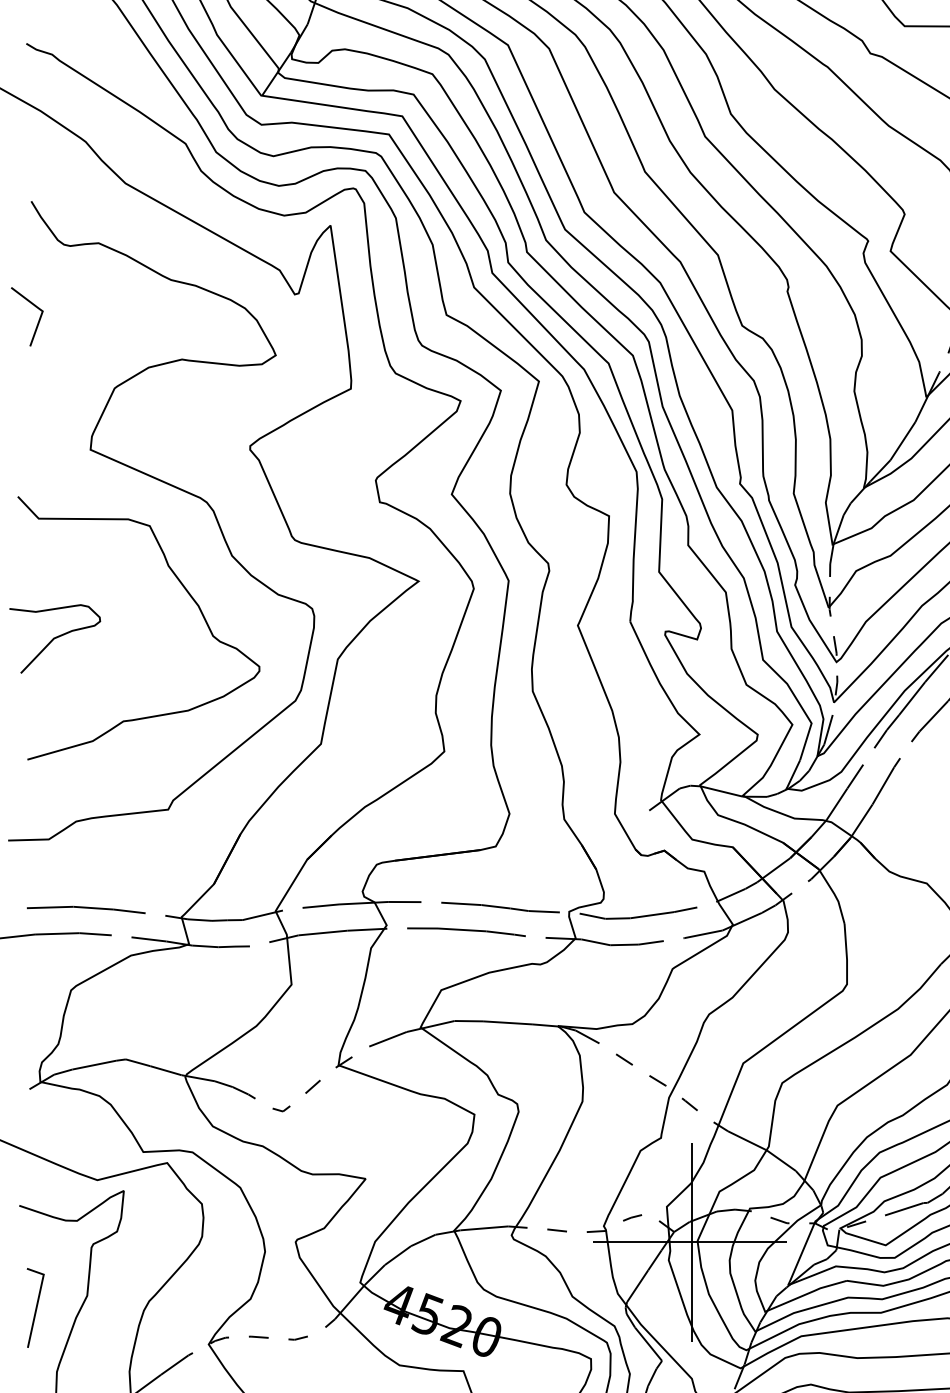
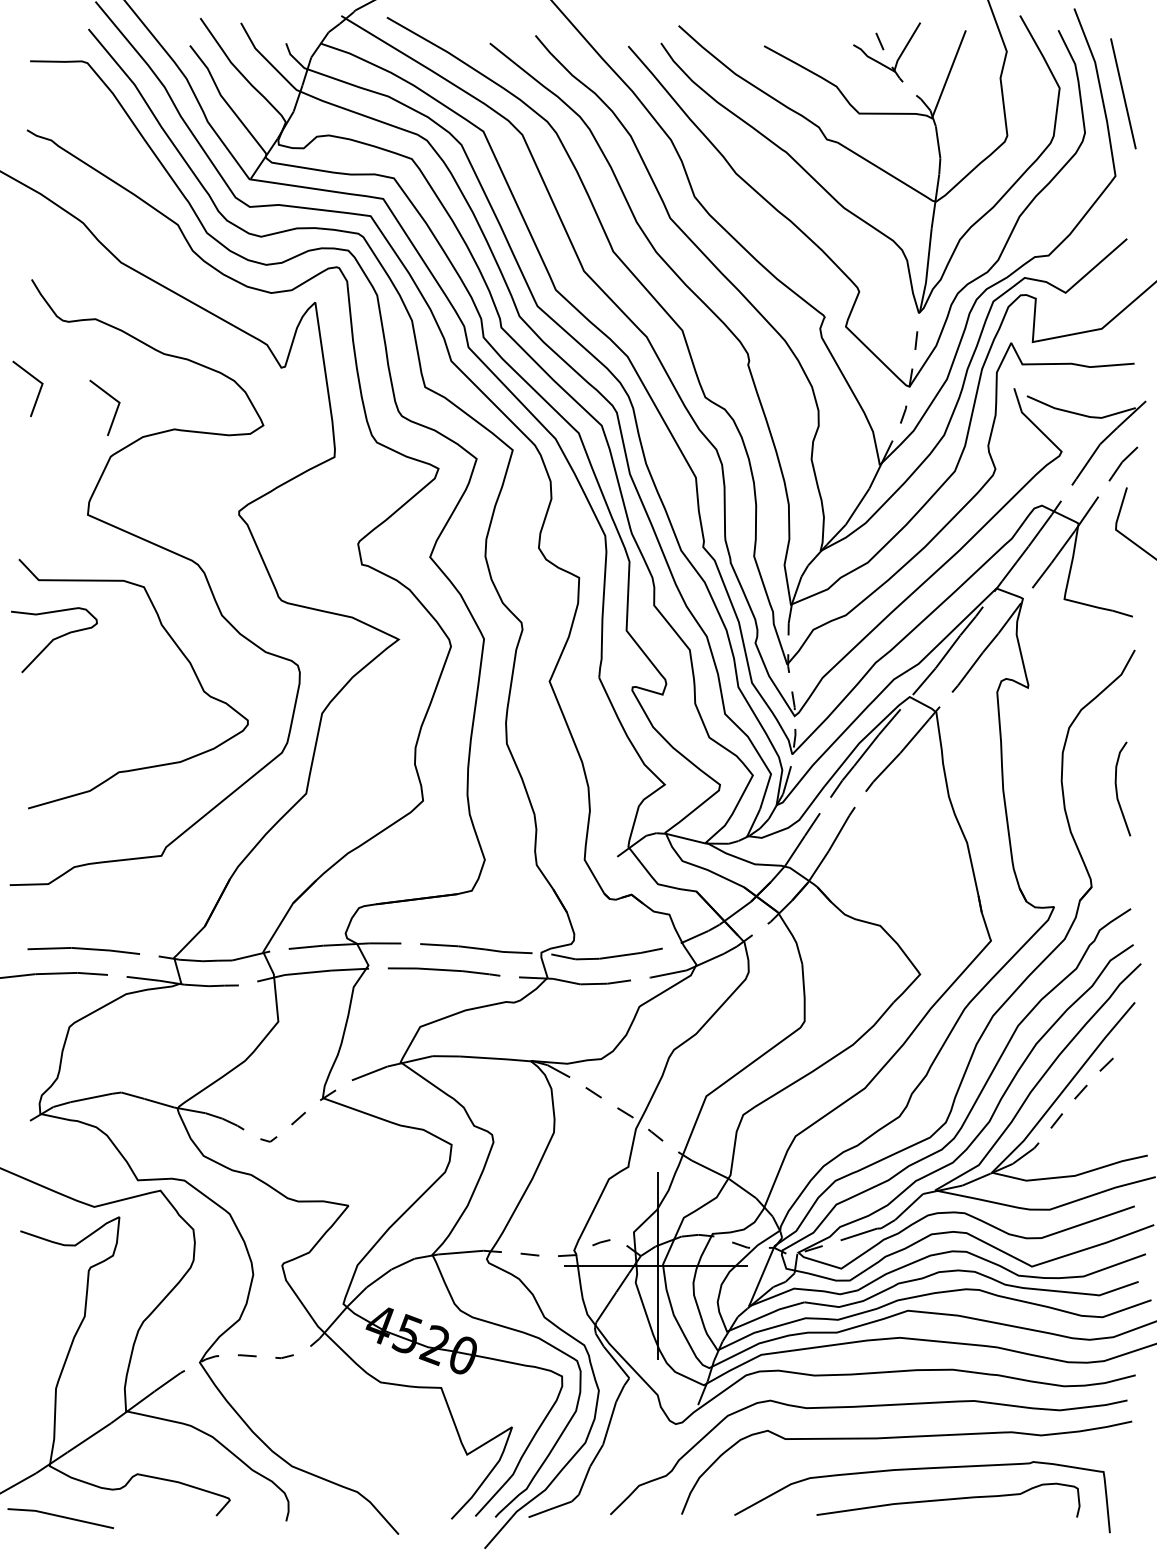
line: (119, 339) -> (115, 410), added
curve: (55, 639) -> (54, 640), moved
line: (35, 1307) -> (35, 1327), removed

